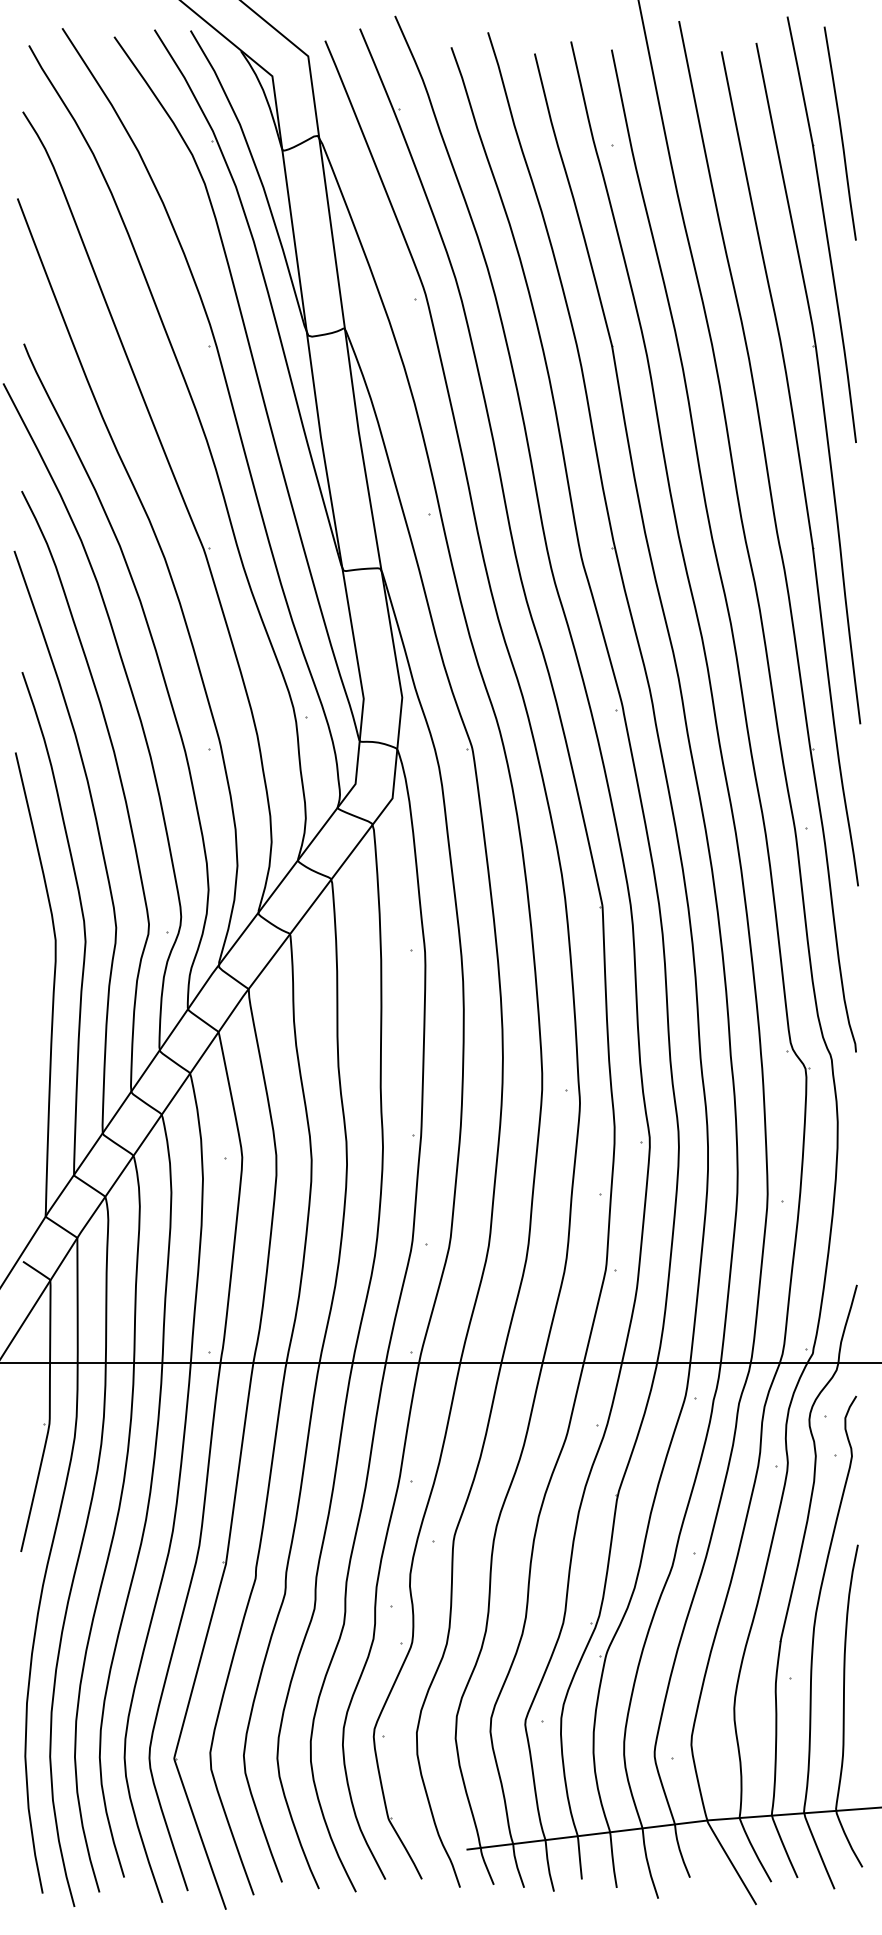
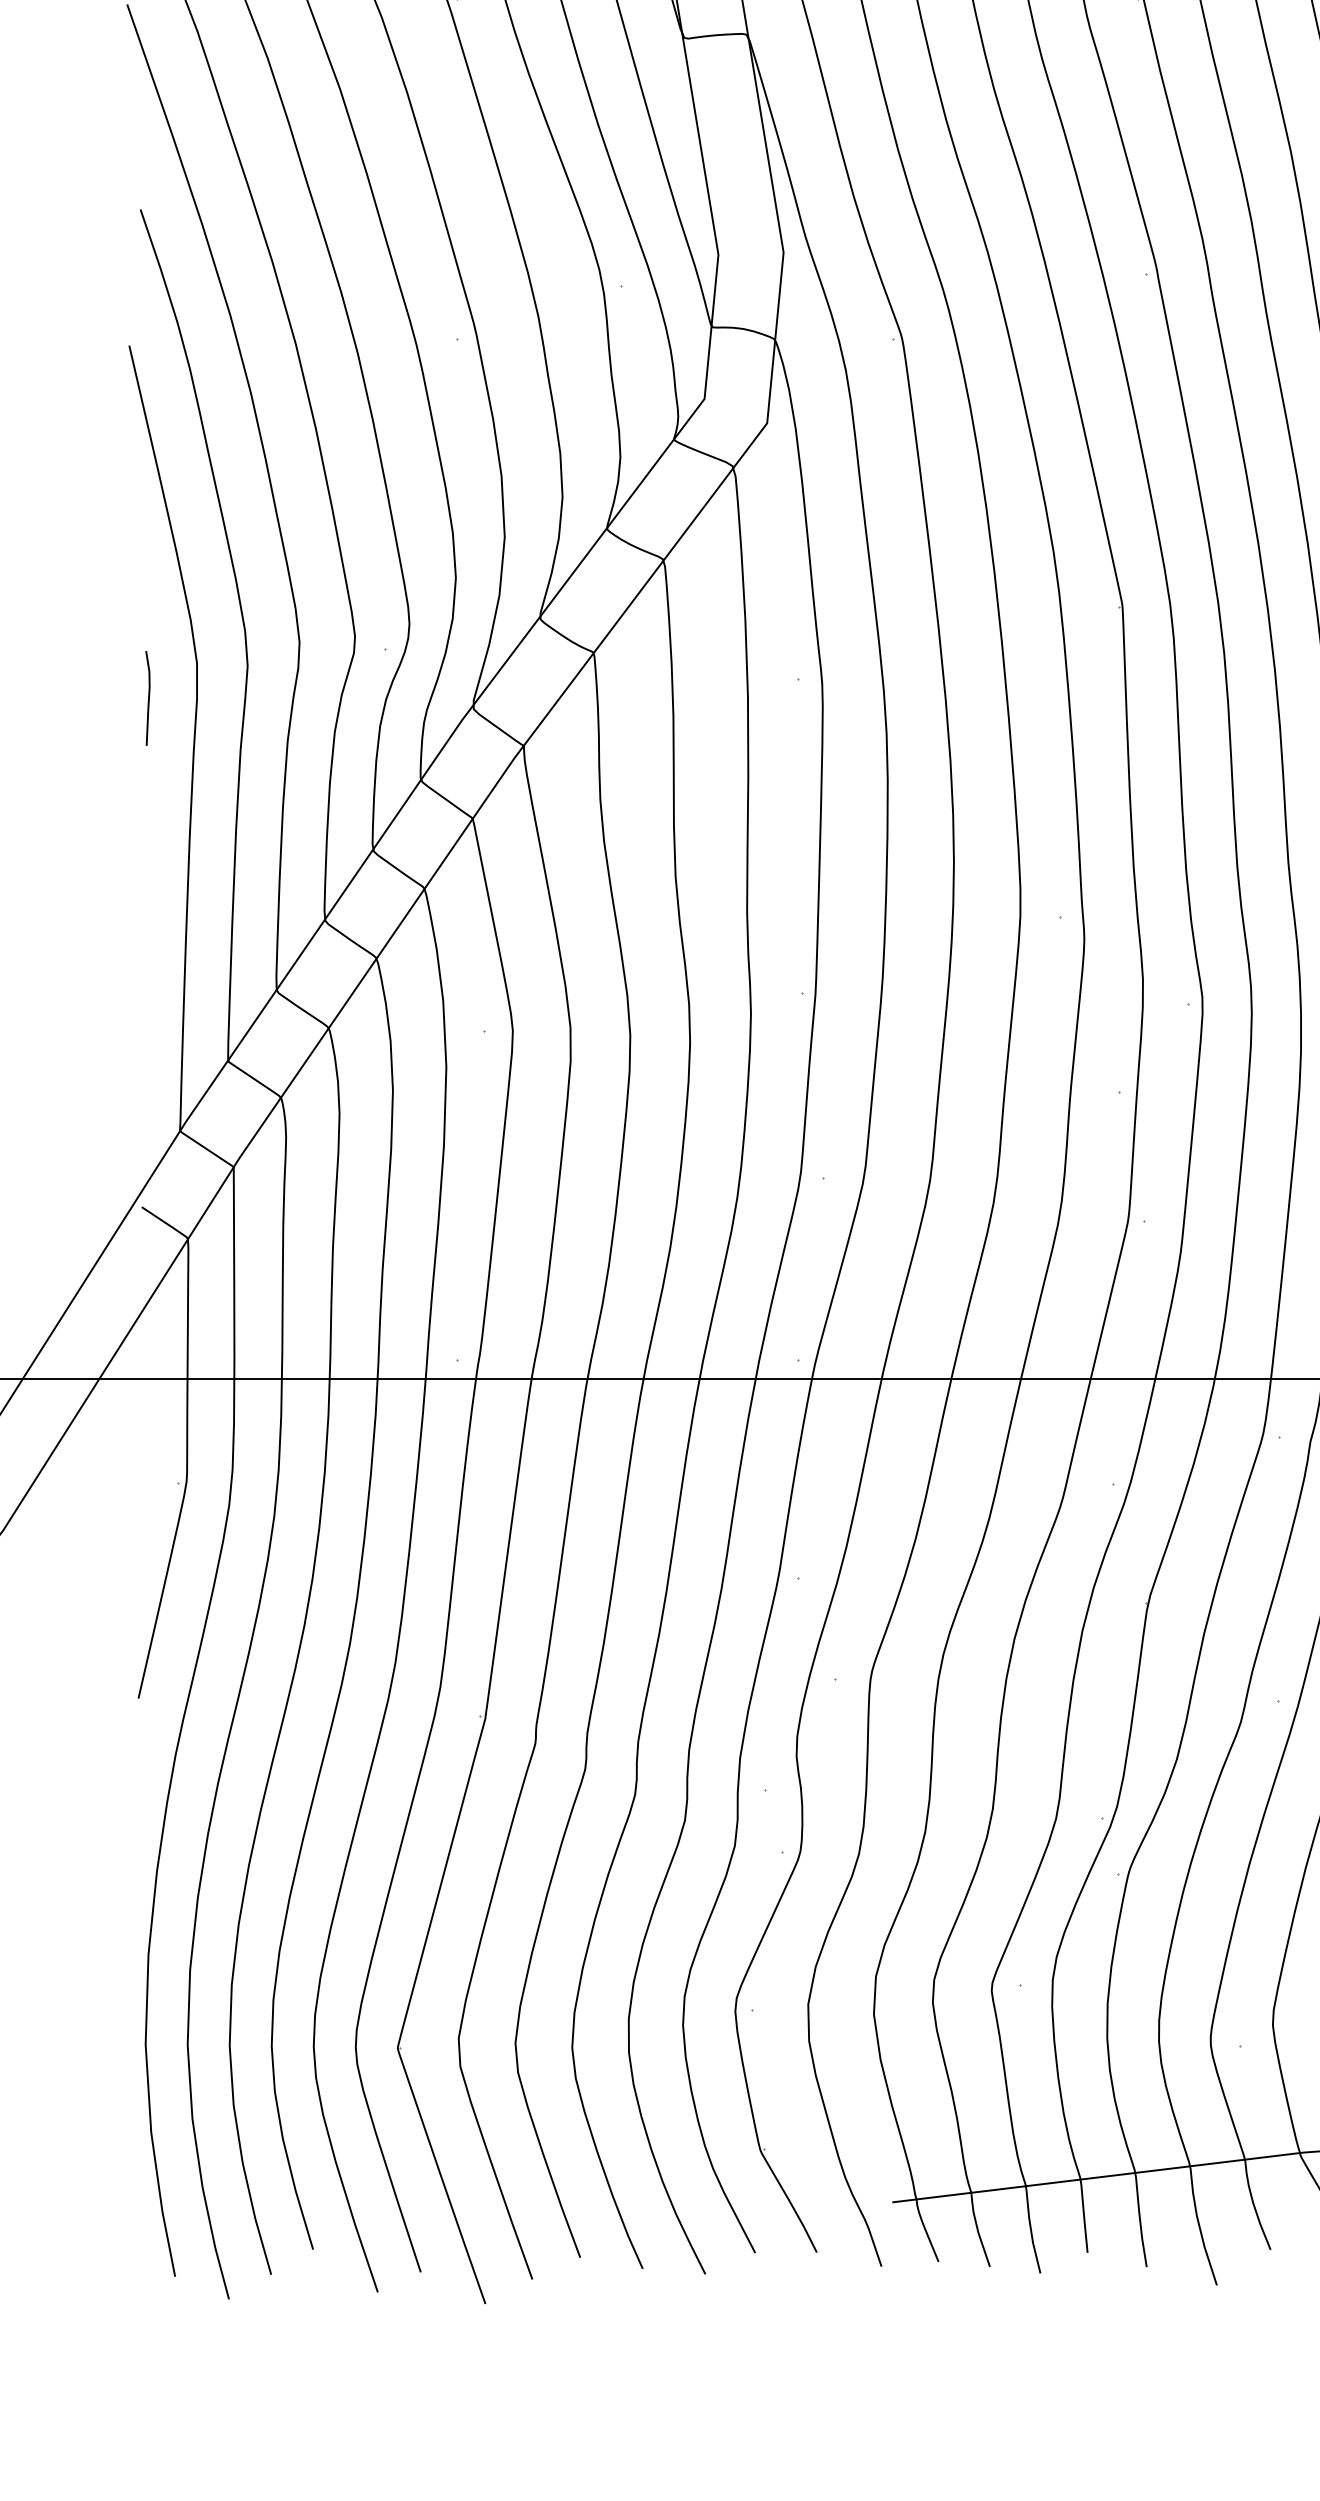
line: (26, 960) -> (147, 697), added

